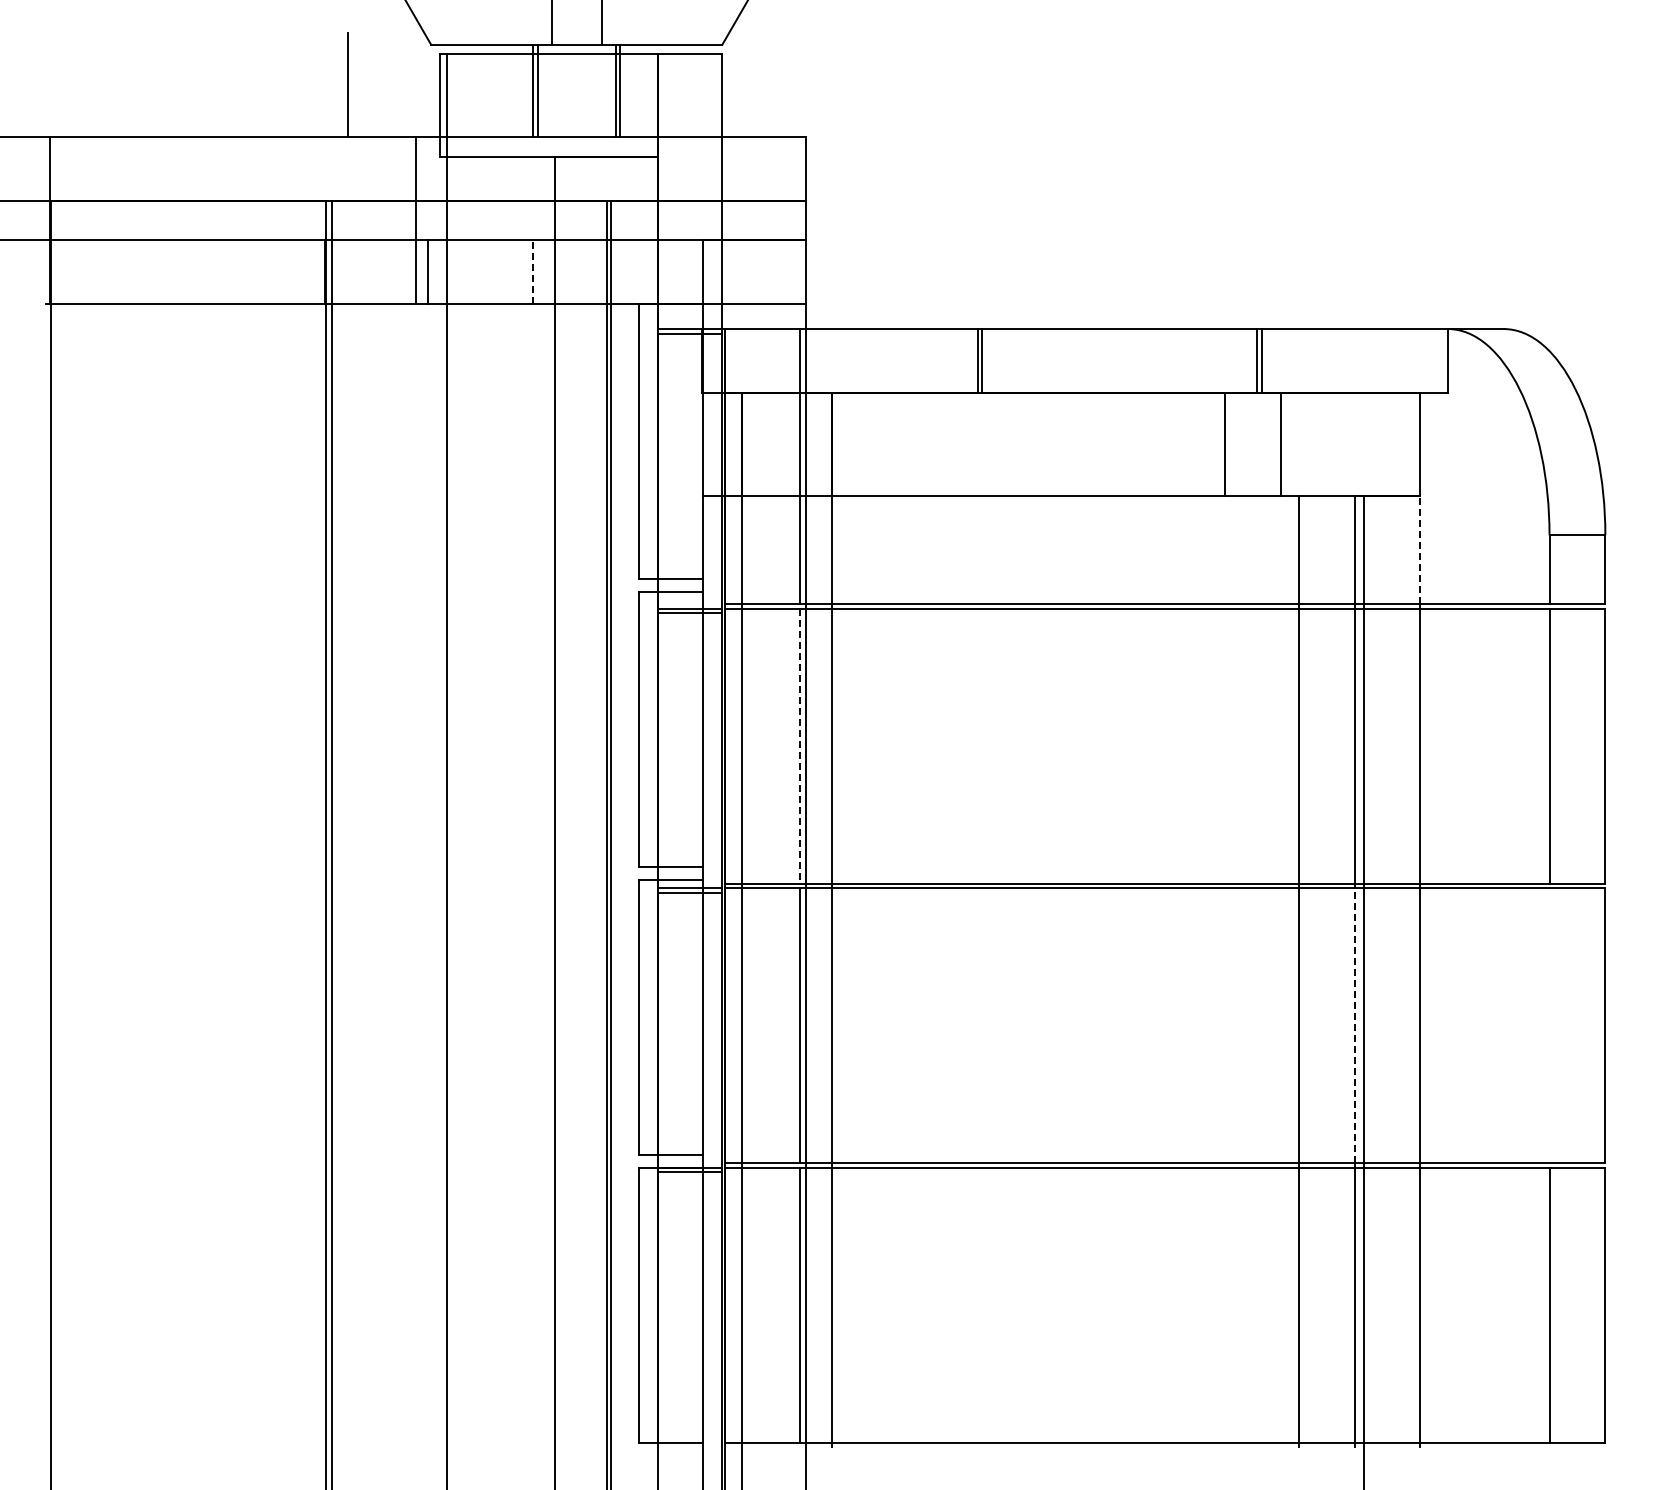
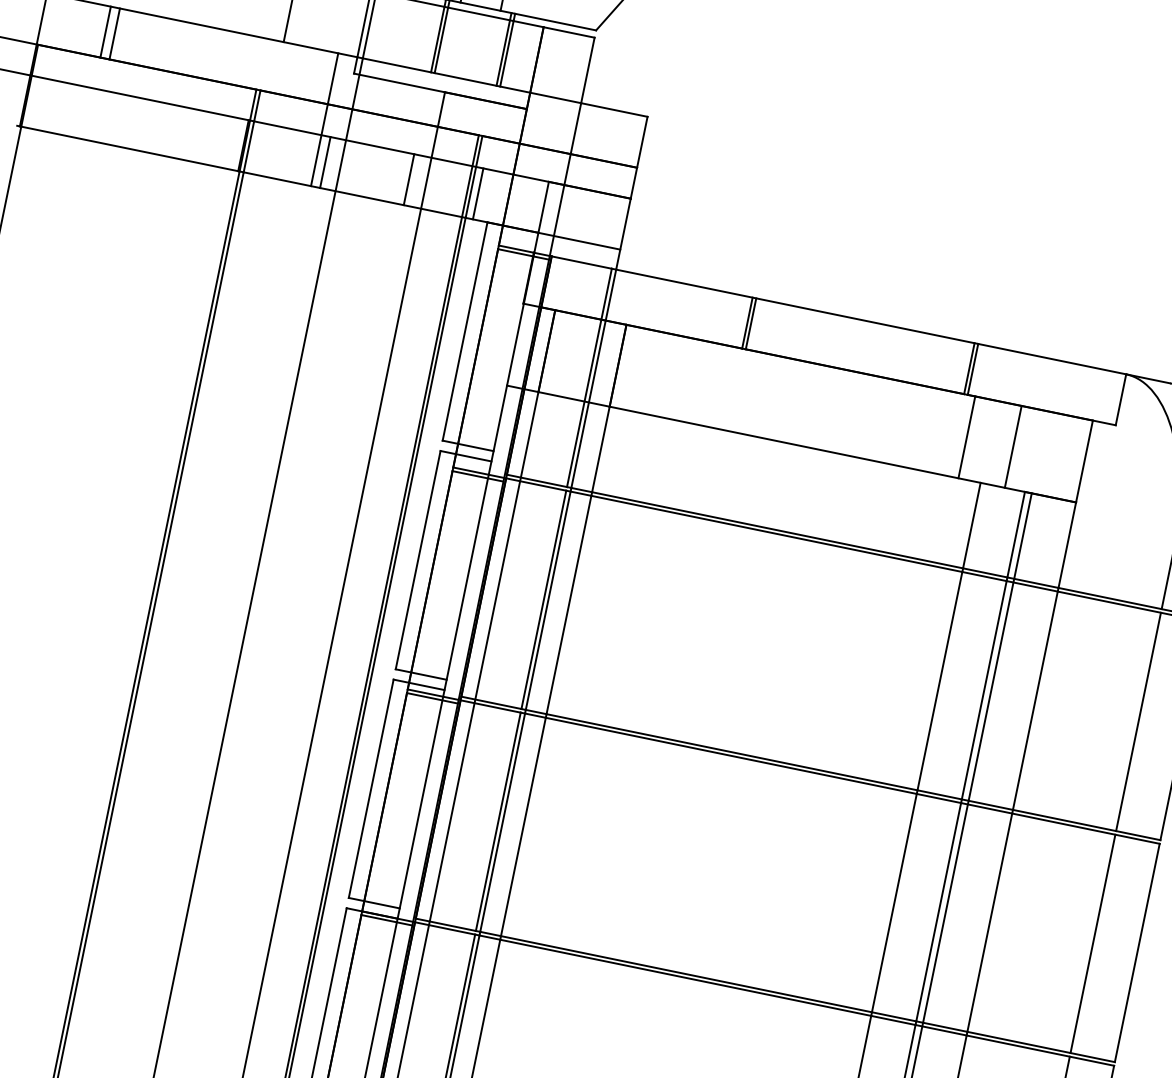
line: (129, 168) -> (105, 31), added
line: (141, 168) -> (114, 33), added
line: (533, 271) -> (409, 179), dashed -> solid
line: (620, 271) -> (478, 193), added
line: (1225, 444) -> (966, 437), moved
line: (1280, 444) -> (1013, 446), moved
line: (1419, 550) -> (1067, 545), dashed -> solid
line: (800, 746) -> (543, 600), dashed -> solid
line: (1355, 1025) -> (938, 912), dashed -> solid
line: (1549, 1025) -> (1092, 943), added

